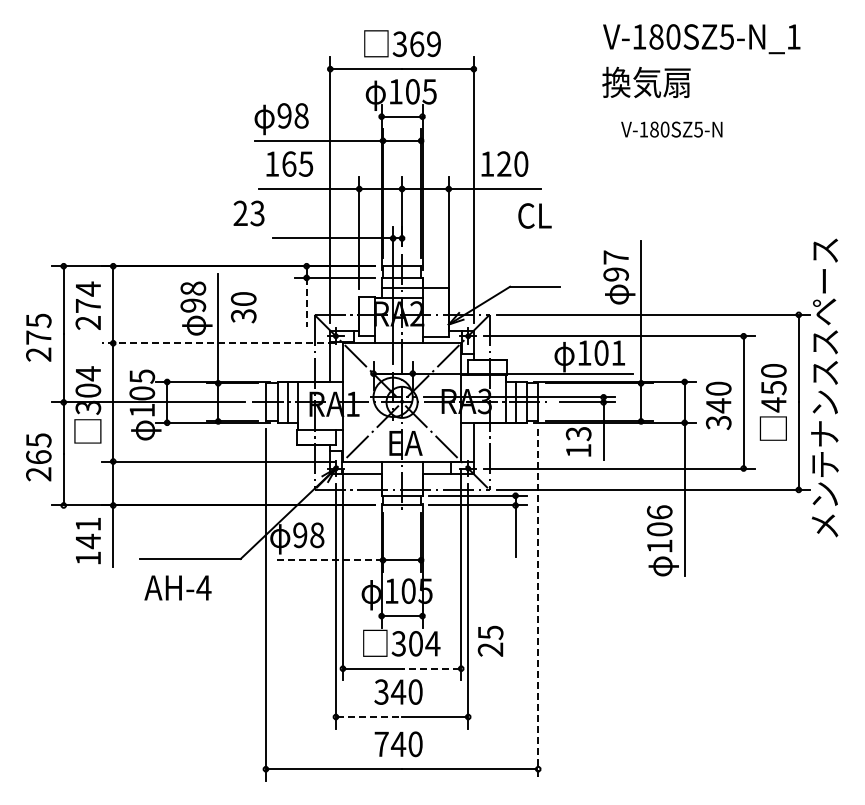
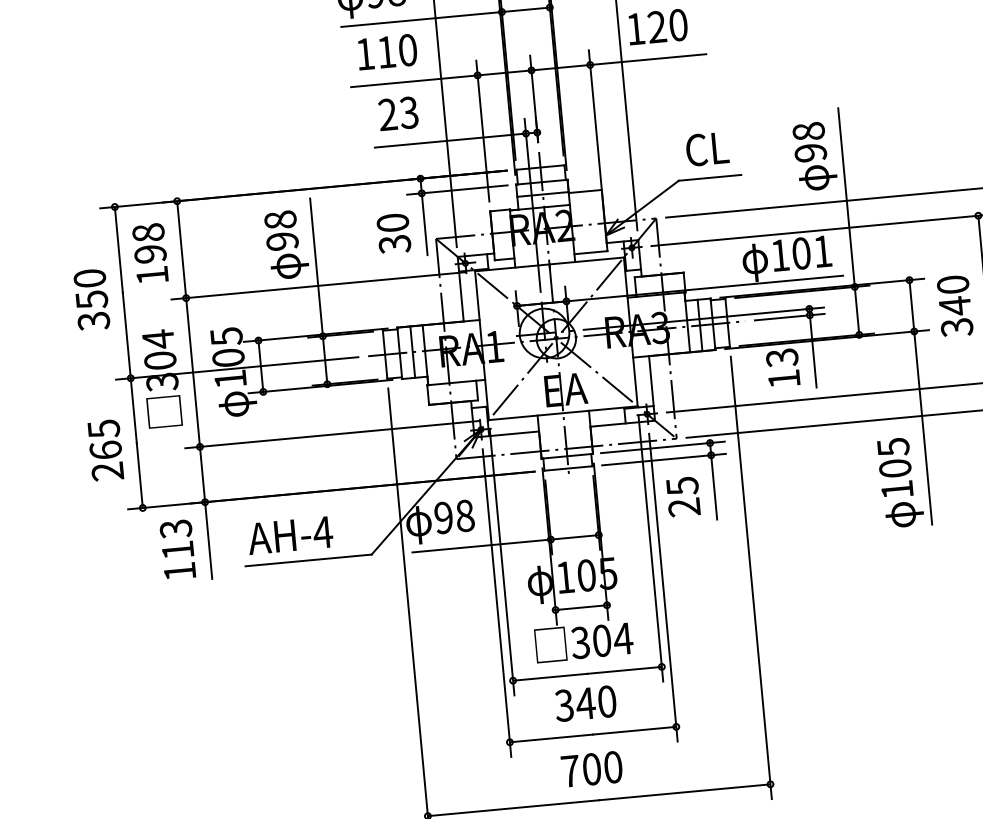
text: (297, 163) -> (396, 50), 165 -> 110
text: (248, 213) -> (397, 113), moved
text: (534, 215) -> (706, 148), moved
text: (615, 257) -> (807, 131), 97 -> 98
line: (306, 302) -> (424, 224), dashed -> solid
text: (88, 305) -> (150, 253), 274 -> 198
text: (243, 307) -> (393, 233), moved
text: (38, 337) -> (91, 299), 275 -> 350
line: (218, 343) -> (318, 286), dashed -> solid
text: (659, 512) -> (893, 447), 106 -> 105
text: (88, 533) -> (177, 540), 141 -> 113
line: (327, 560) -> (481, 546), dashed -> solid
text: (177, 587) -> (289, 534), moved
line: (538, 605) -> (751, 578), dashed -> solid
text: (490, 640) -> (683, 495), moved
line: (430, 668) -> (623, 670), dashed -> solid
line: (369, 717) -> (552, 738), dashed -> solid
text: (398, 744) -> (591, 769), 740 -> 700

